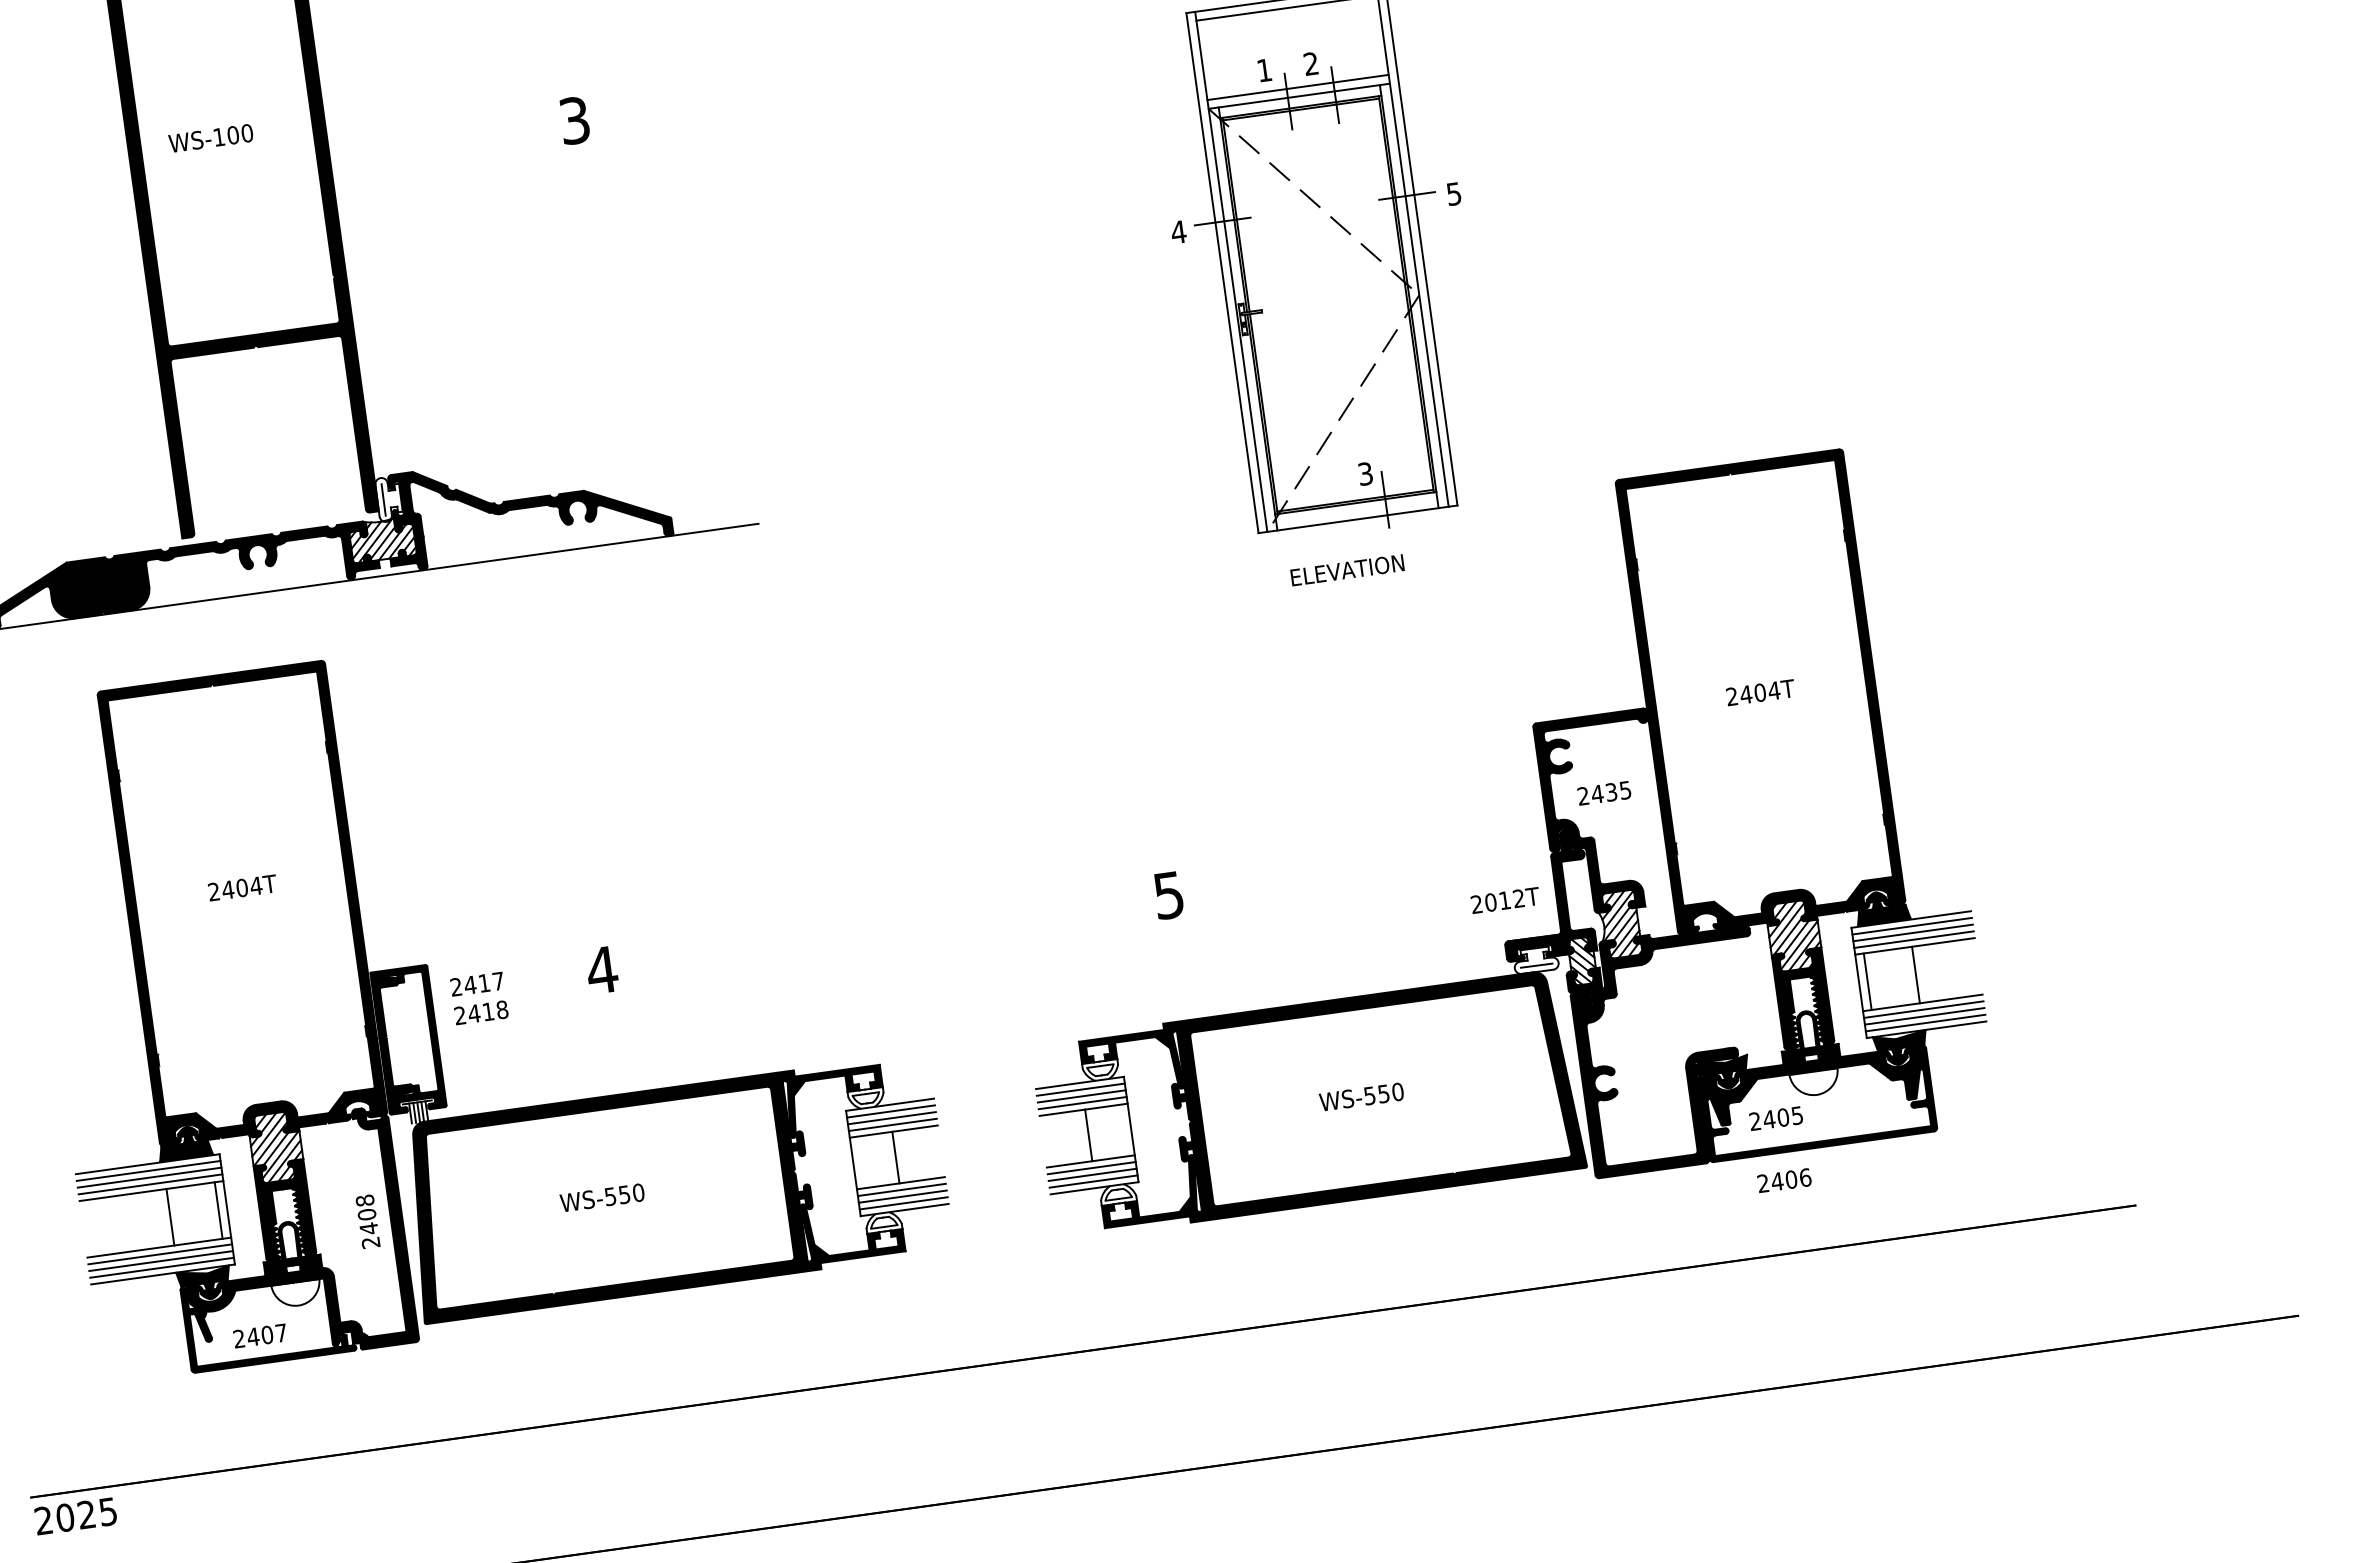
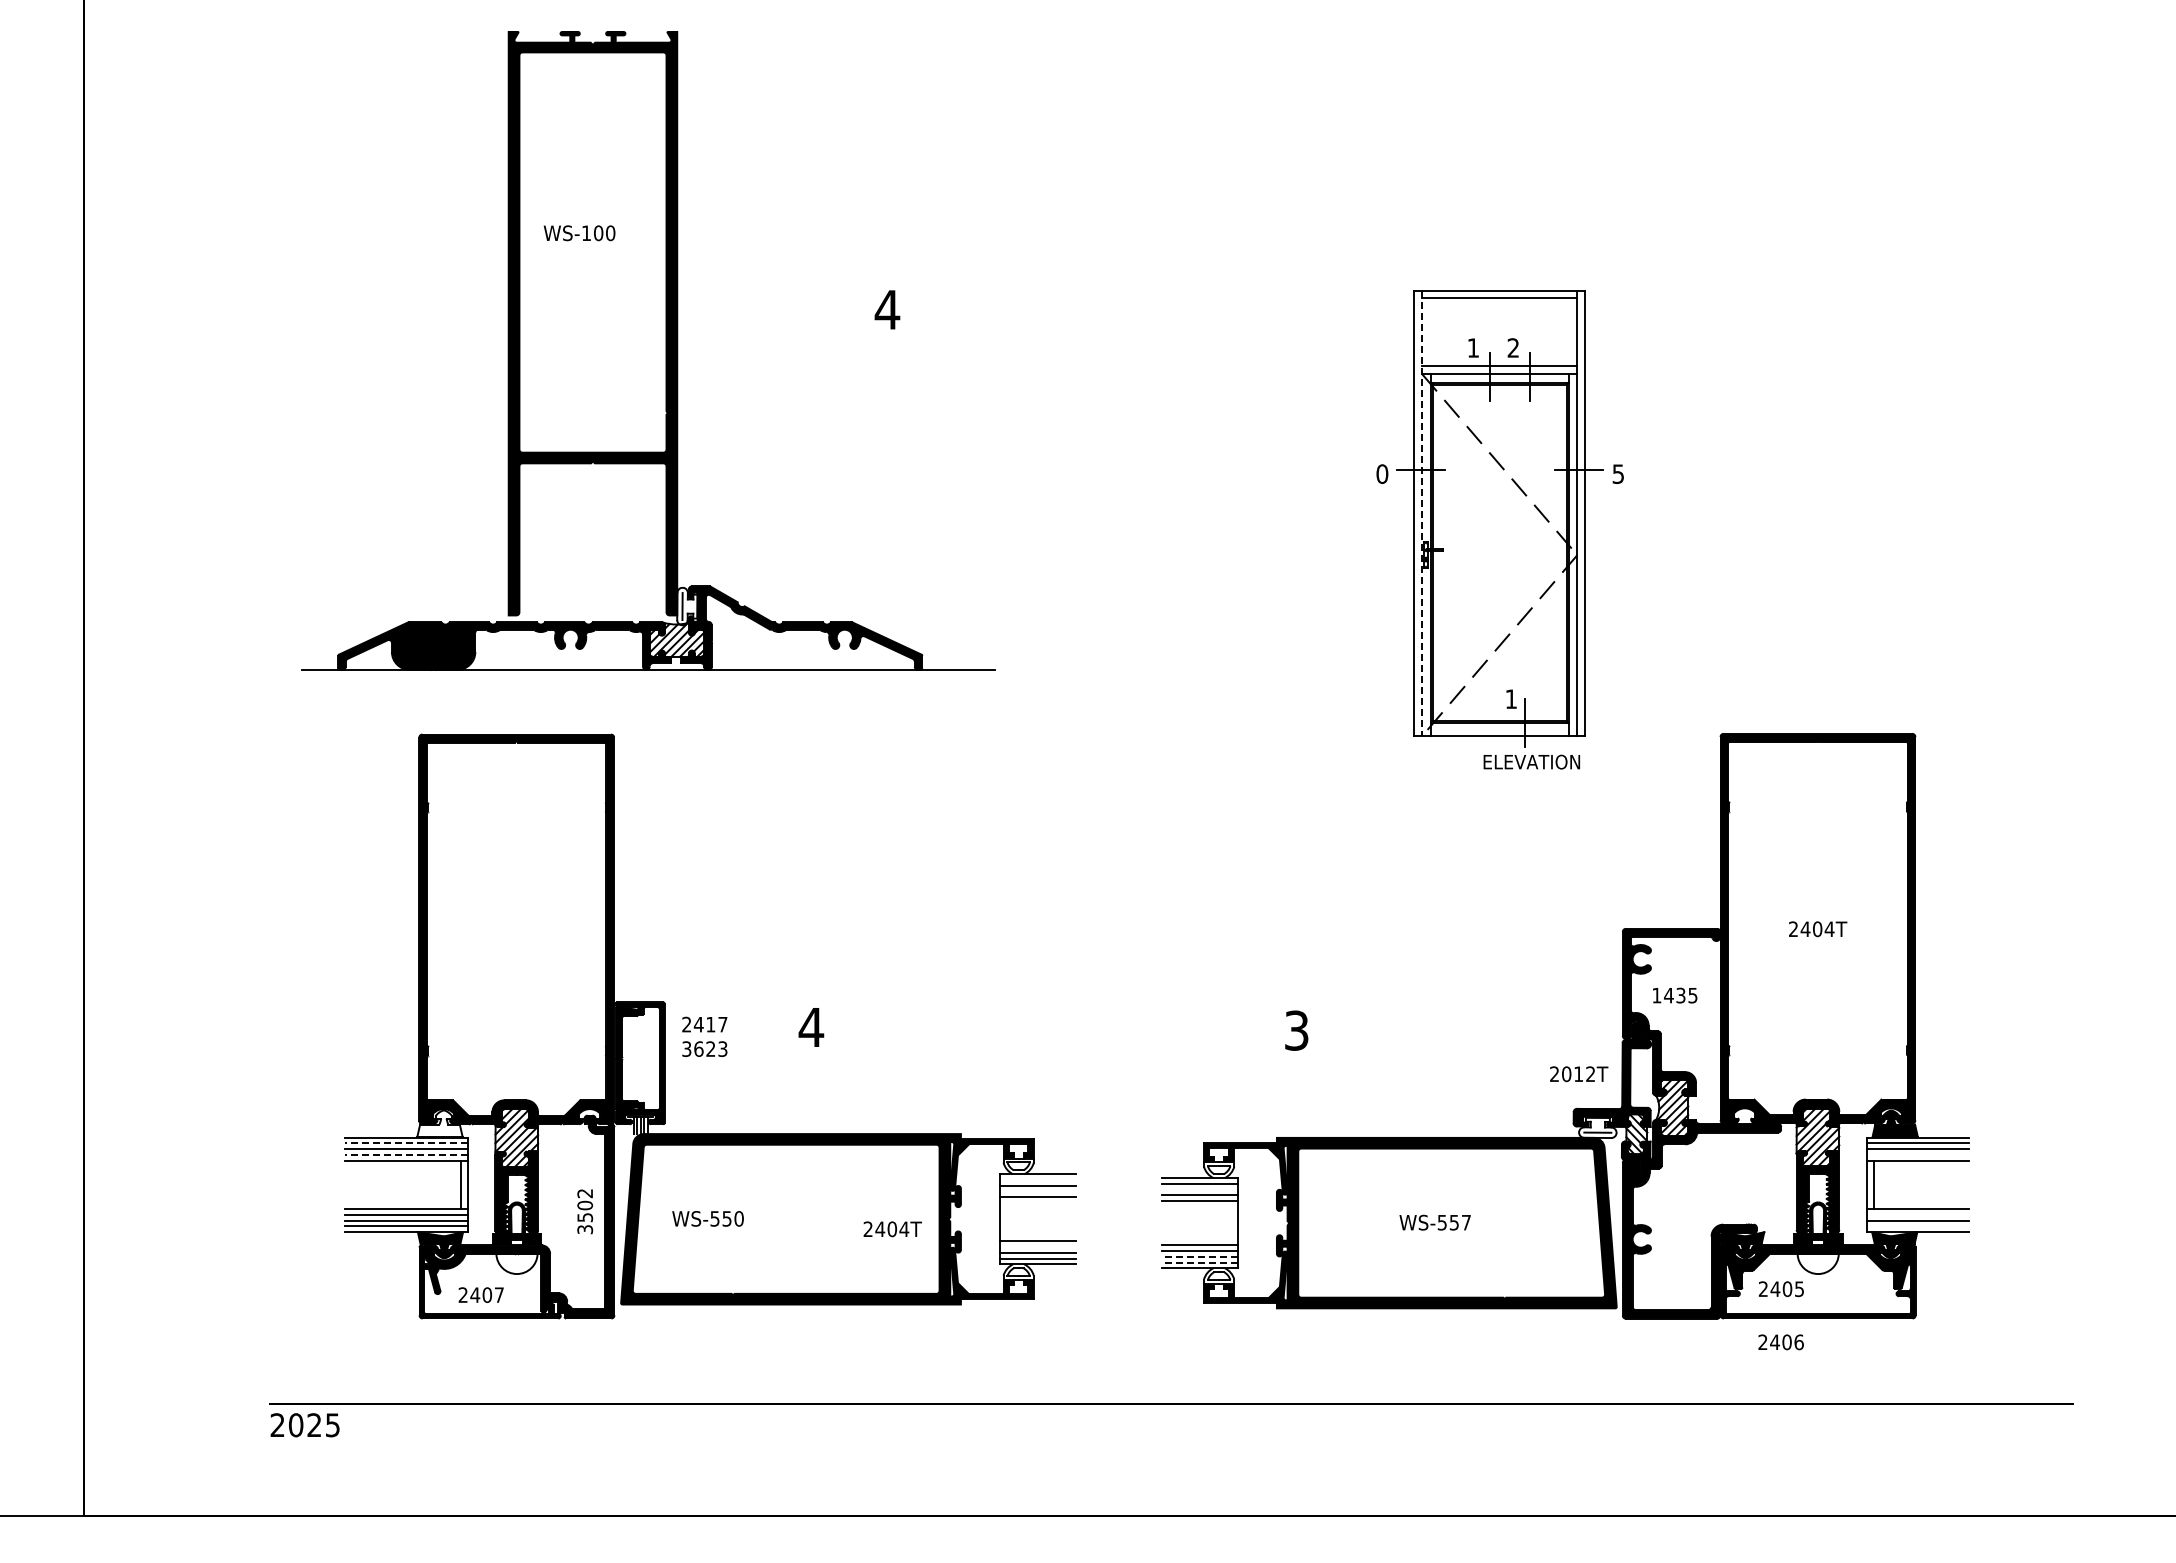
text: (574, 120) -> (887, 309), 3 -> 4
text: (210, 138) -> (579, 233), moved
text: (1178, 231) -> (1382, 473), 4 -> 0
line: (1230, 271) -> (1421, 513), solid -> dashed
text: (1364, 474) -> (1510, 699), 3 -> 1
text: (1346, 569) -> (1531, 761), moved
text: (1582, 796) -> (1656, 995), 2435 -> 1435
text: (242, 888) -> (892, 1229), moved
text: (1168, 895) -> (1296, 1030), 5 -> 3
line: (1913, 939) -> (1917, 1154), removed
line: (1915, 974) -> (1915, 1184), removed
line: (1922, 1009) -> (1917, 1214), removed
text: (480, 1012) -> (704, 1048), 2418 -> 3623
line: (1924, 1023) -> (1917, 1226), removed
text: (1398, 1091) -> (1466, 1222), WS-550 -> WS-557
line: (1081, 1096) -> (1199, 1189), removed
line: (890, 1111) -> (1037, 1179), removed
line: (892, 1125) -> (1037, 1191), removed
line: (1089, 1135) -> (1201, 1223), removed
fill: (183, 1142) -> (439, 1123), removed
line: (895, 1157) -> (1036, 1219), removed
line: (148, 1171) -> (406, 1143), solid -> dashed
line: (1093, 1174) -> (1200, 1256), solid -> dashed
line: (1094, 1181) -> (1200, 1262), solid -> dashed
line: (150, 1184) -> (406, 1154), solid -> dashed
line: (901, 1190) -> (1037, 1247), removed
text: (601, 1197) -> (707, 1218), moved
line: (170, 1216) -> (419, 1184), removed
text: (368, 1221) -> (585, 1211), 2408 -> 3502

